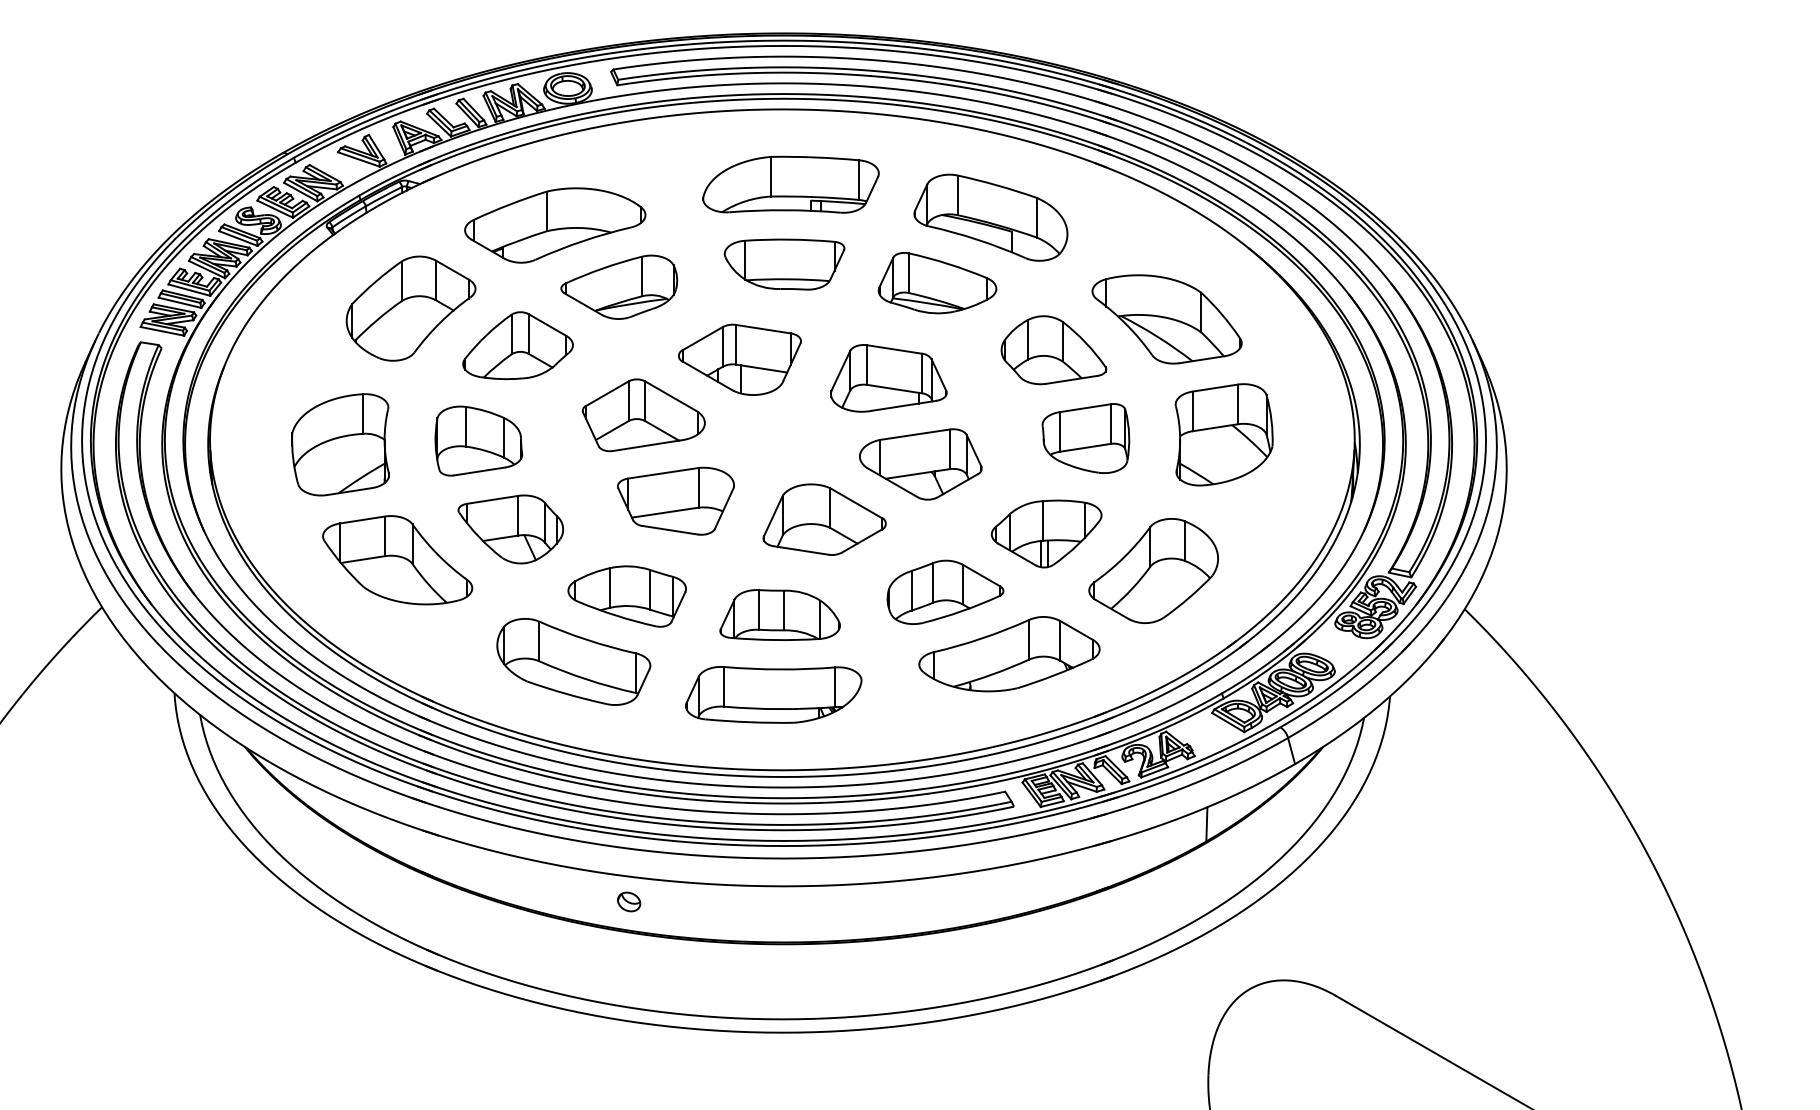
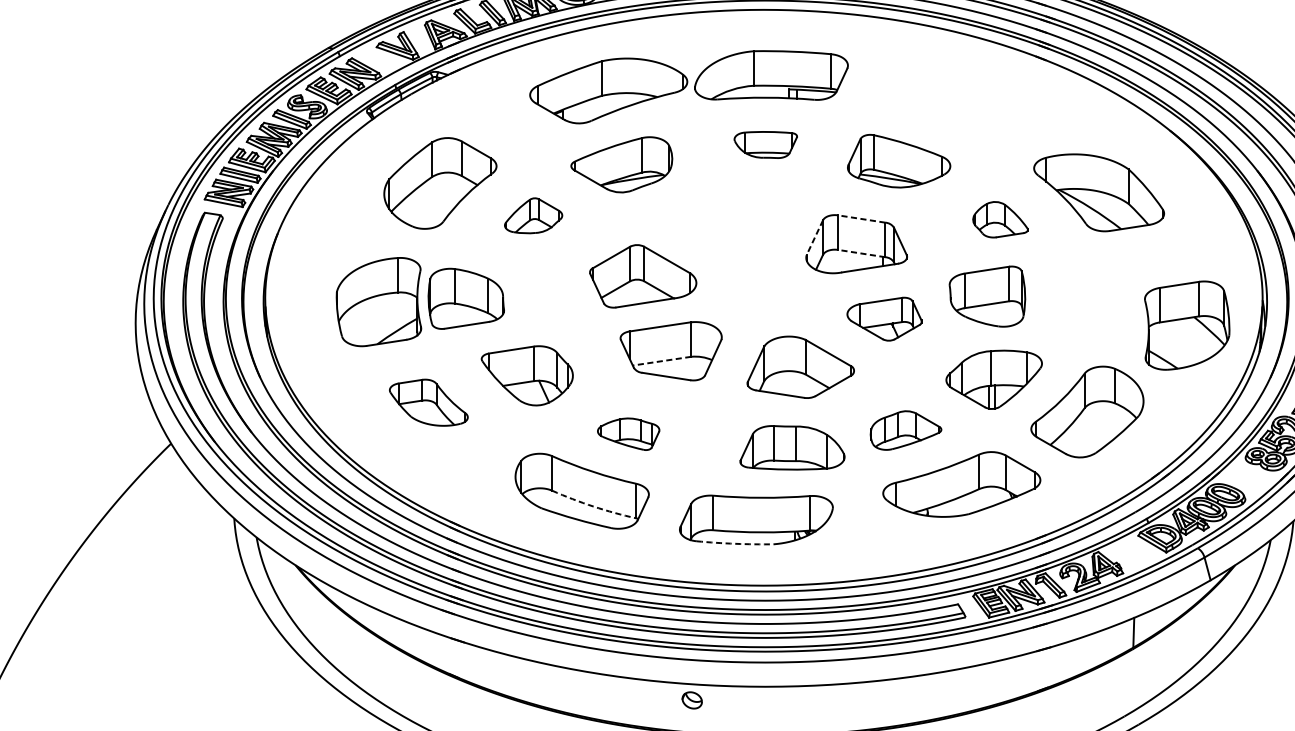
part: (990, 217) -> (945, 104), removed
part: (555, 225) -> (608, 90), moved
part: (784, 264) -> (765, 144), size x0.6
part: (517, 345) -> (533, 215), size x0.6
line: (894, 349) -> (861, 219), solid -> dashed
part: (1053, 350) -> (1000, 219), size x0.6
part: (739, 359) -> (726, 227), removed
line: (840, 371) -> (814, 238), solid -> dashed
line: (894, 389) -> (861, 253), solid -> dashed
part: (1223, 434) -> (1186, 325), moved
part: (1085, 438) -> (987, 296), moved
part: (478, 440) -> (466, 298), moved
part: (920, 464) -> (884, 319), size x0.7
line: (665, 512) -> (662, 361), solid -> dashed
part: (397, 560) -> (428, 402), size x0.6
part: (945, 591) -> (906, 429), size x0.7
part: (626, 596) -> (628, 434), size x0.6
part: (779, 614) -> (791, 447), moved
arc: (586, 679) -> (593, 506), solid -> dashed
arc: (749, 722) -> (735, 544), solid -> dashed
part: (629, 901) -> (692, 699), moved

